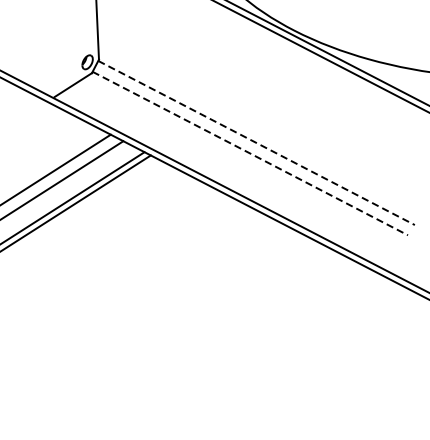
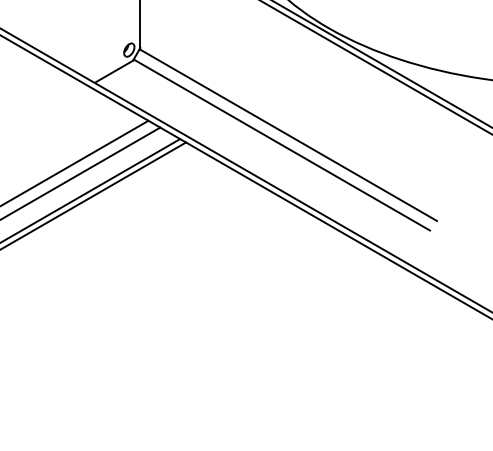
line: (256, 143) -> (288, 135), dashed -> solid
line: (251, 154) -> (282, 145), dashed -> solid

